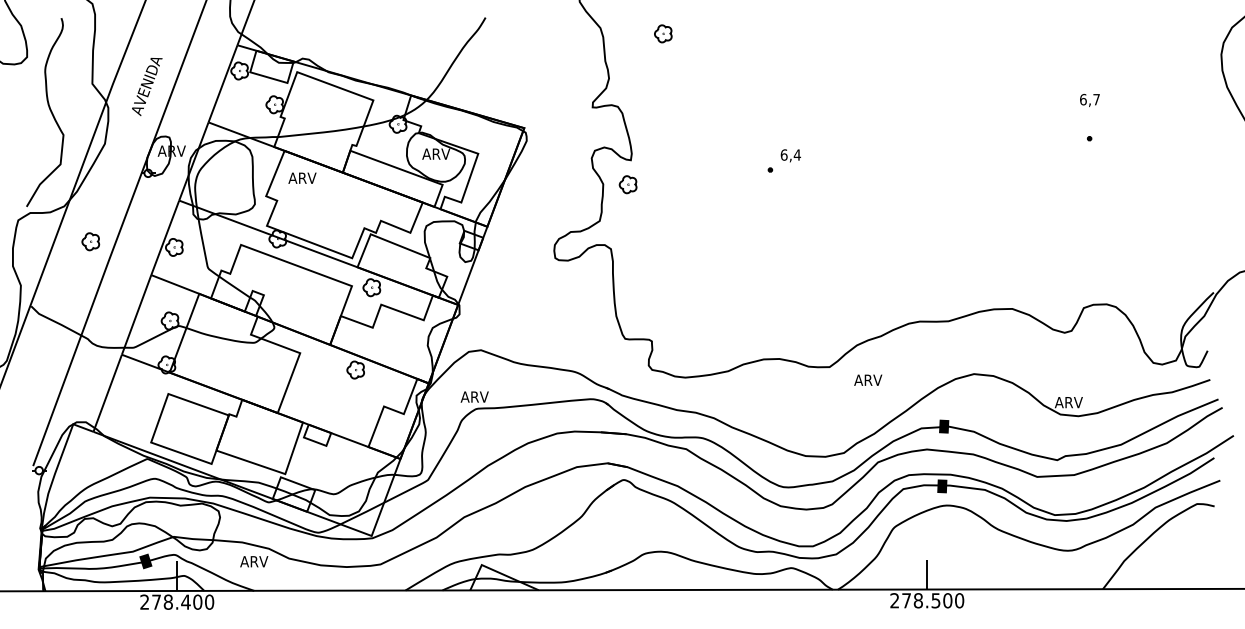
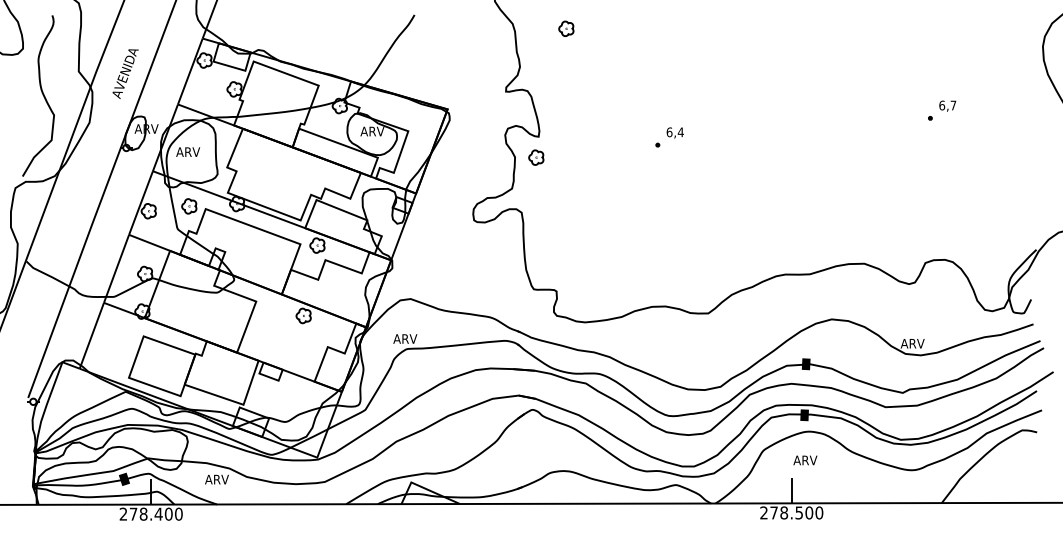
text: (1089, 100) -> (947, 106), moved
text: (302, 177) -> (188, 151), moved
part: (90, 241) -> (189, 206), moved
text: (868, 379) -> (805, 459), moved

